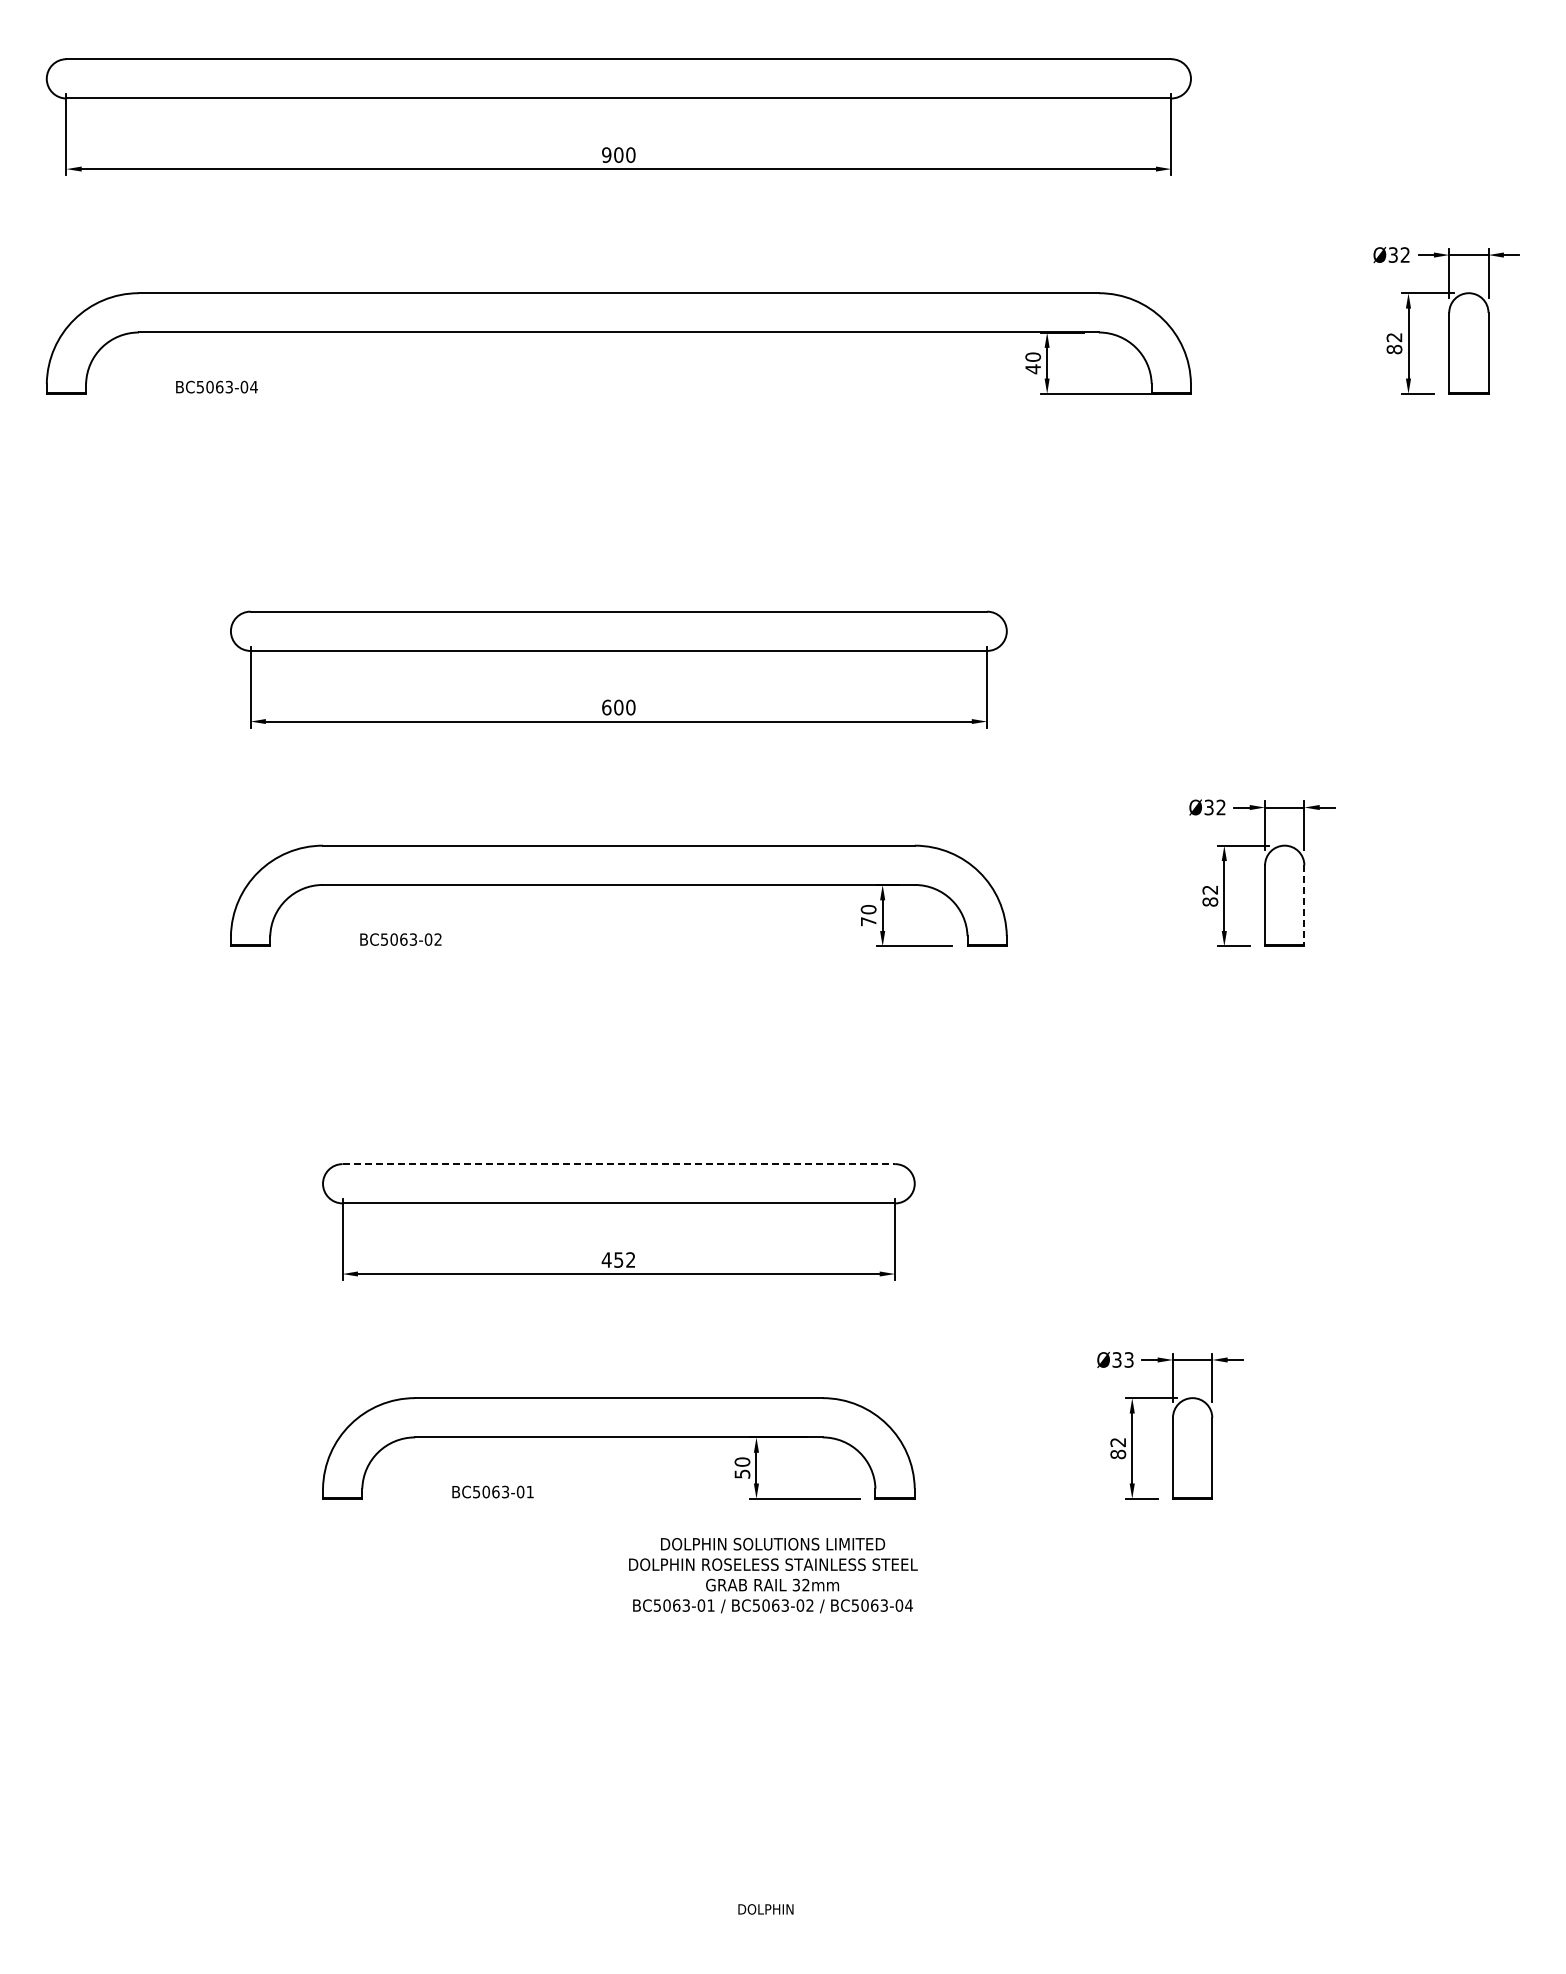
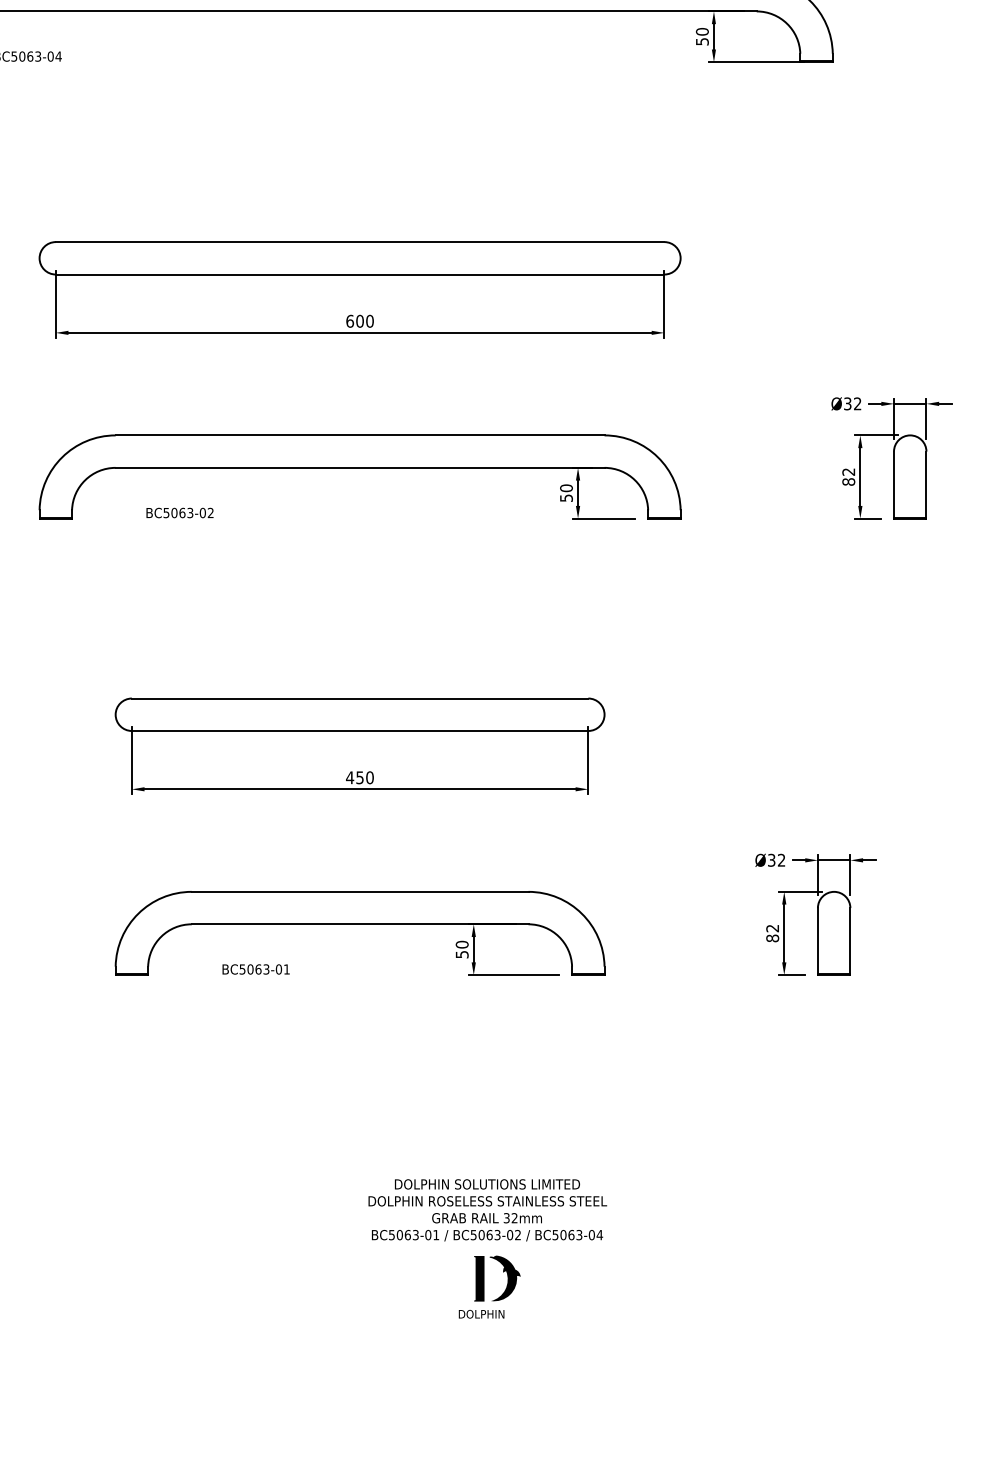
text: (1033, 369) -> (702, 42), 40 -> 50
line: (1304, 905) -> (926, 484), dashed -> solid
text: (868, 921) -> (566, 498), 70 -> 50
line: (619, 1164) -> (360, 698), dashed -> solid
text: (630, 1259) -> (369, 777), 452 -> 450
text: (1128, 1359) -> (781, 859), Ø33 -> Ø32
text: (773, 1575) -> (487, 1210), moved
part: (792, 1858) -> (503, 1272), added

